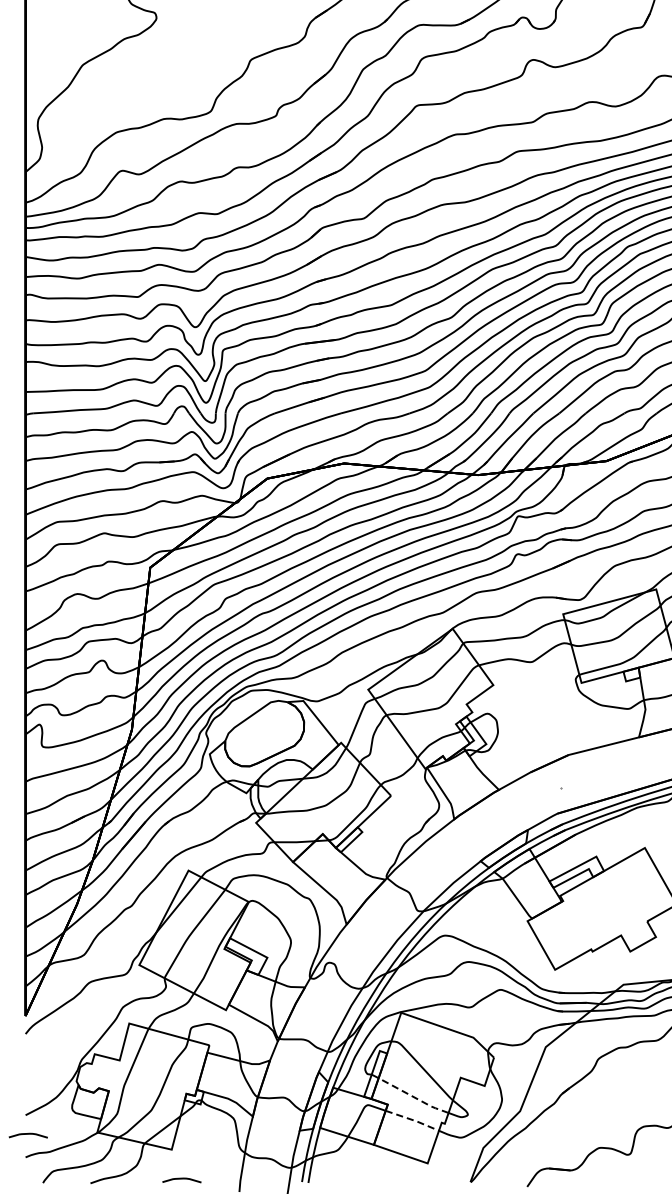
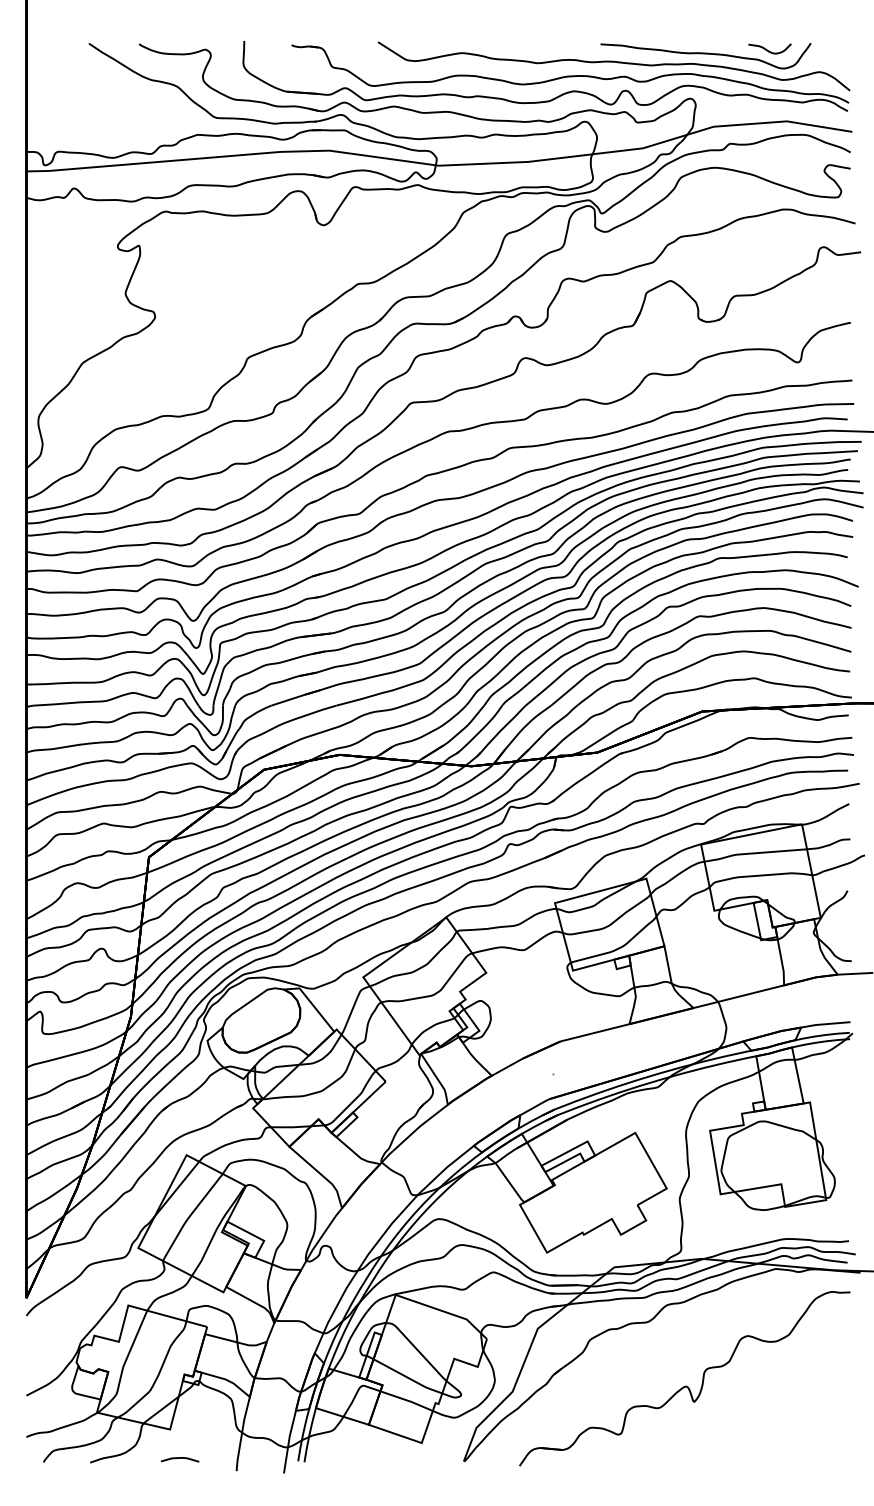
line: (414, 1097) -> (408, 1378), dashed -> solid
line: (413, 1120) -> (407, 1400), dashed -> solid
curve: (28, 1134) -> (29, 1414), removed

